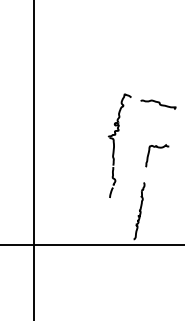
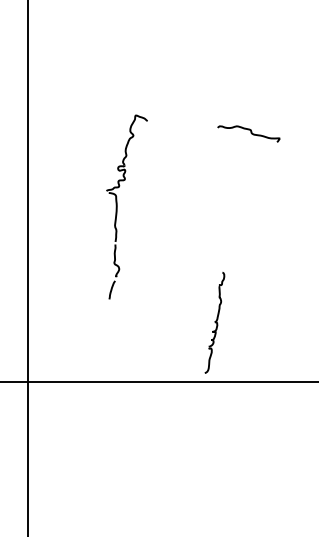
part: (119, 145) -> (126, 206), moved
curve: (158, 148) -> (249, 211), removed

